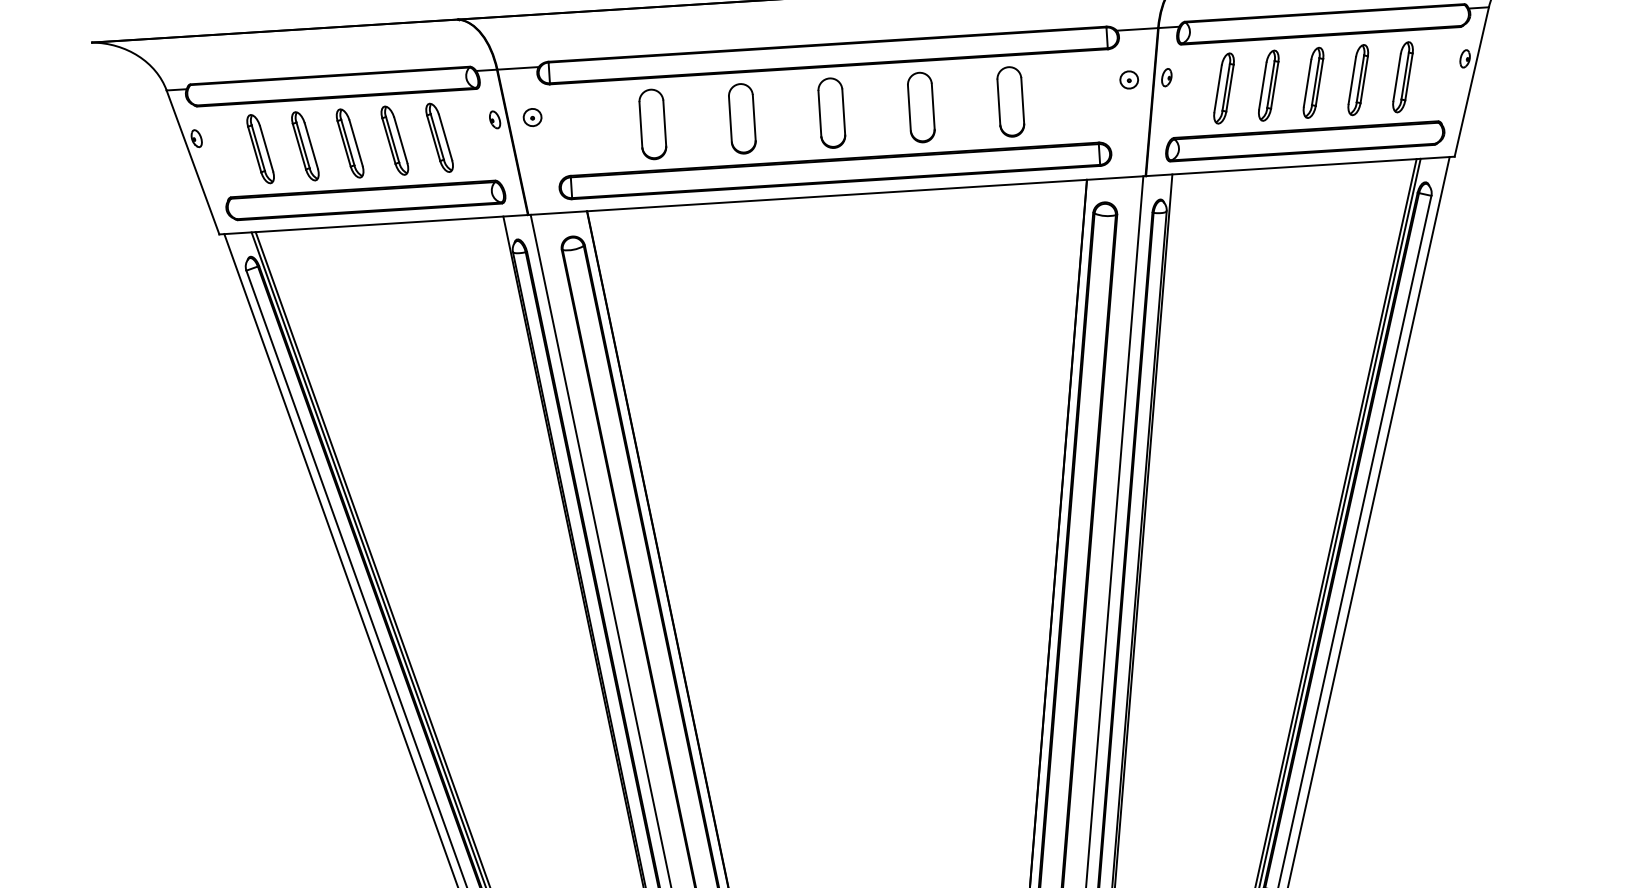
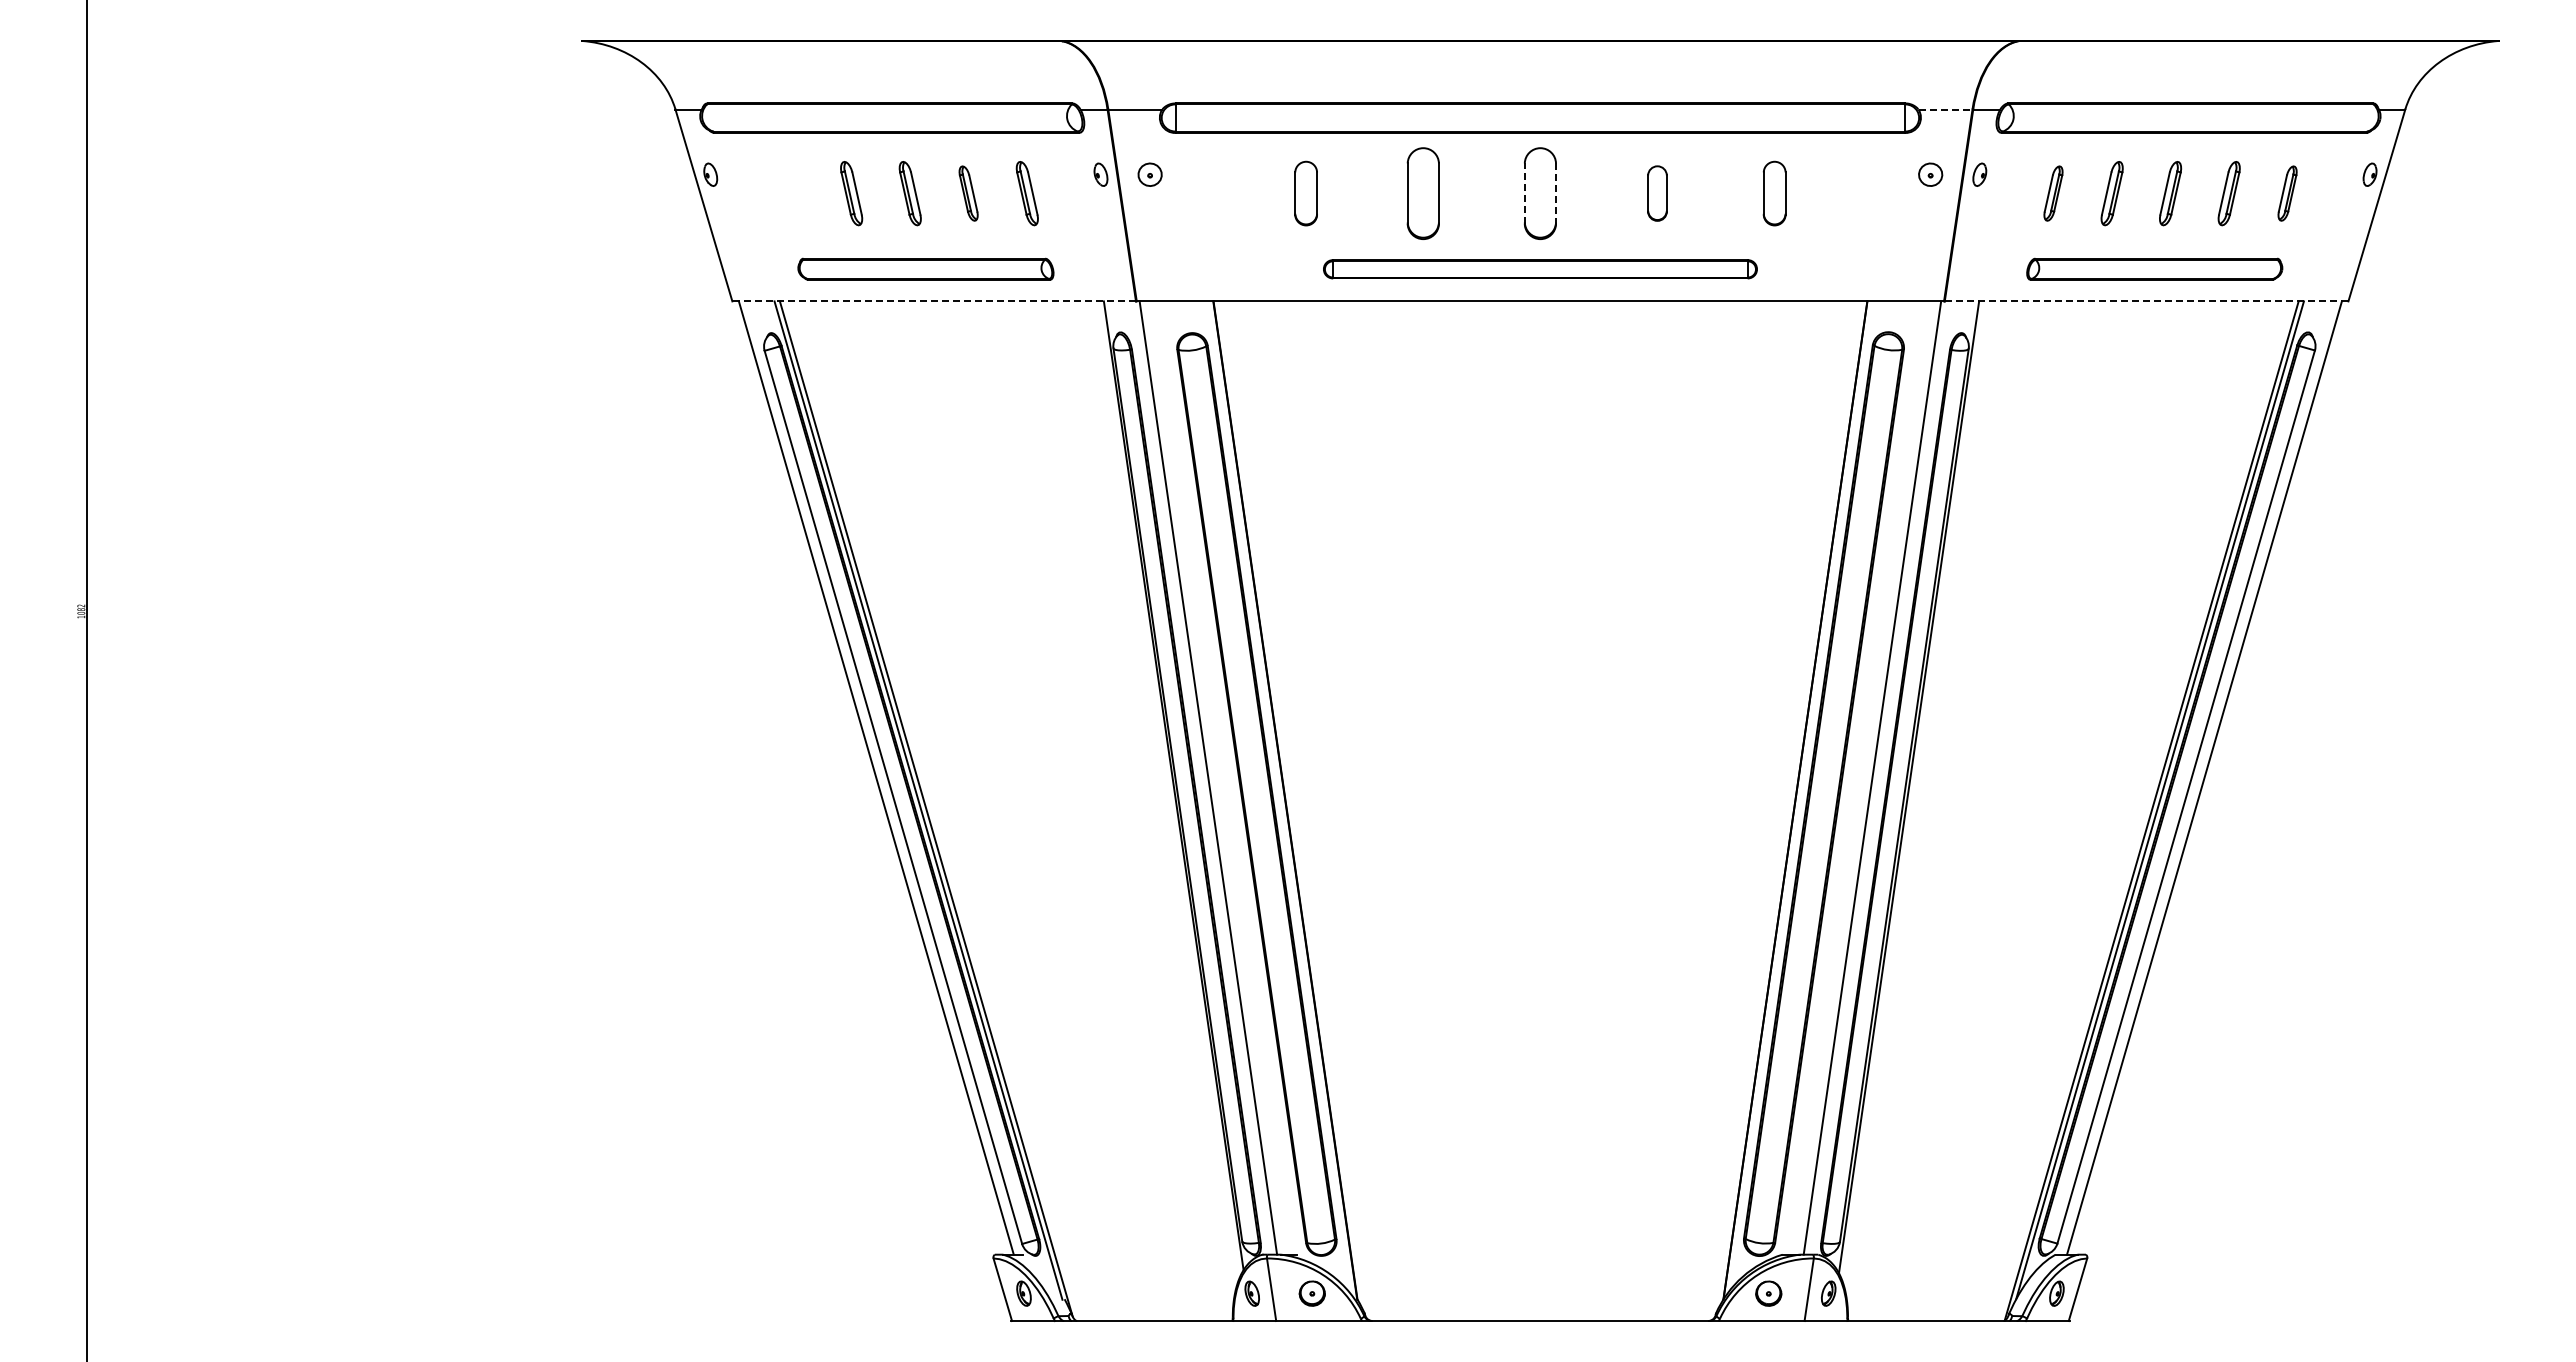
line: (1137, 29) -> (1945, 109), solid -> dashed
part: (1402, 77) -> (2287, 193), size x0.6
part: (1358, 79) -> (2229, 193), size x0.7
part: (1313, 82) -> (2170, 193), size x0.7
part: (1269, 85) -> (2112, 193), size x0.7
part: (1224, 88) -> (2053, 193), size x0.6
part: (1010, 101) -> (1774, 193), size x0.7
part: (921, 107) -> (1657, 193), size x0.6
line: (819, 113) -> (1524, 193), solid -> dashed
line: (844, 113) -> (1556, 194), solid -> dashed
part: (652, 124) -> (1305, 193), size x0.7
part: (439, 137) -> (1027, 193), size x0.7
part: (394, 140) -> (968, 193), size x0.6
part: (1304, 141) -> (2154, 269), size x0.7
part: (350, 143) -> (910, 193), size x0.7
part: (305, 146) -> (851, 193), size x0.7
part: (260, 149) -> (793, 193), removed
line: (1300, 166) -> (2146, 301), solid -> dashed
part: (835, 171) -> (1540, 269), size x0.6
part: (365, 200) -> (925, 269), size x0.7
line: (373, 224) -> (934, 301), solid -> dashed

